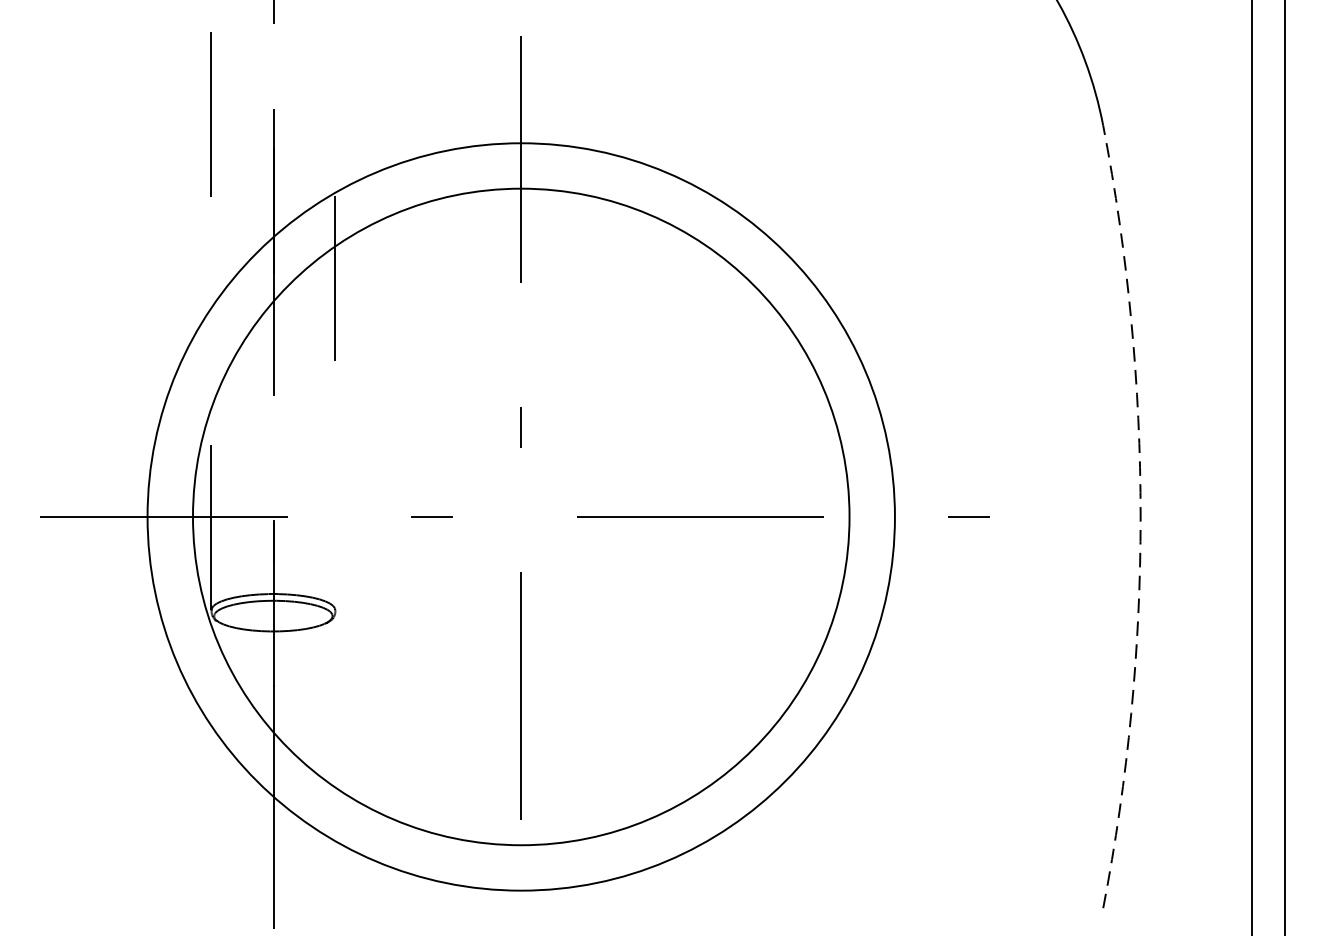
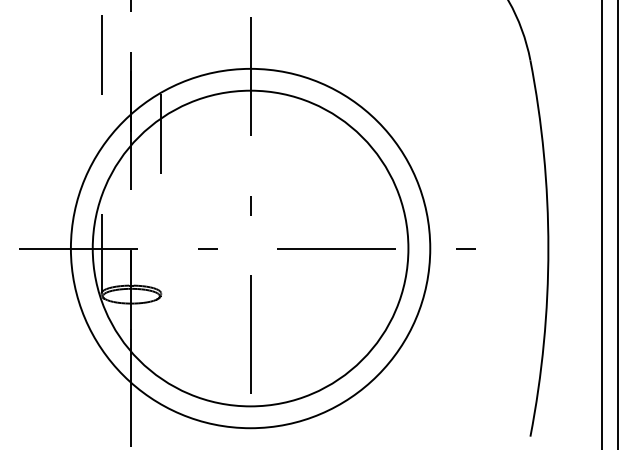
arc: (1140, 516) -> (548, 248), dashed -> solid

